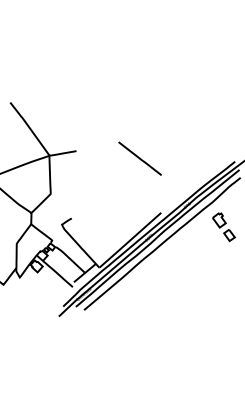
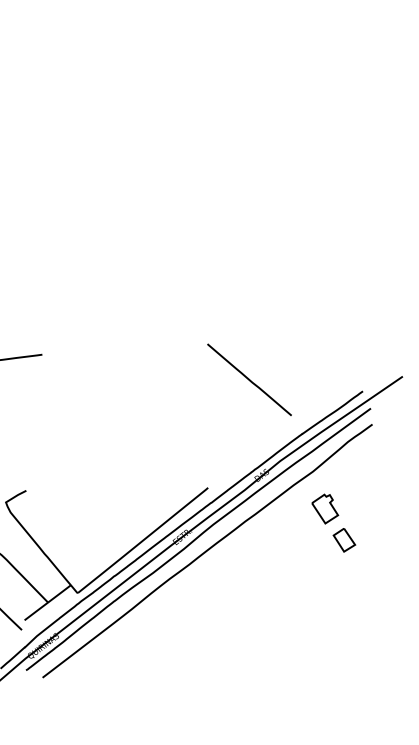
line: (139, 158) -> (248, 379), moved

